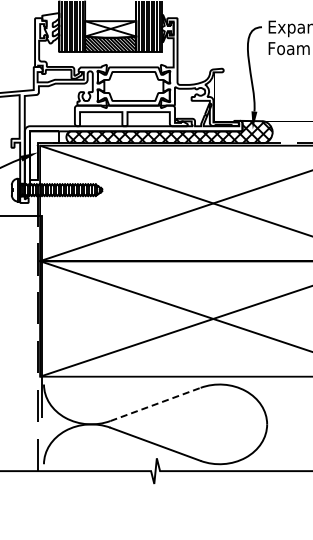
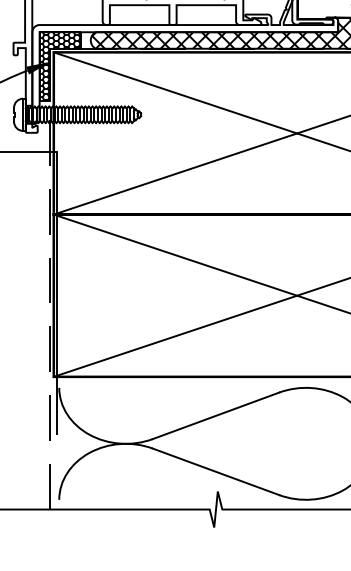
hatch: (44, 155) -> (59, 66), added
line: (156, 404) -> (217, 415), dashed -> solid

